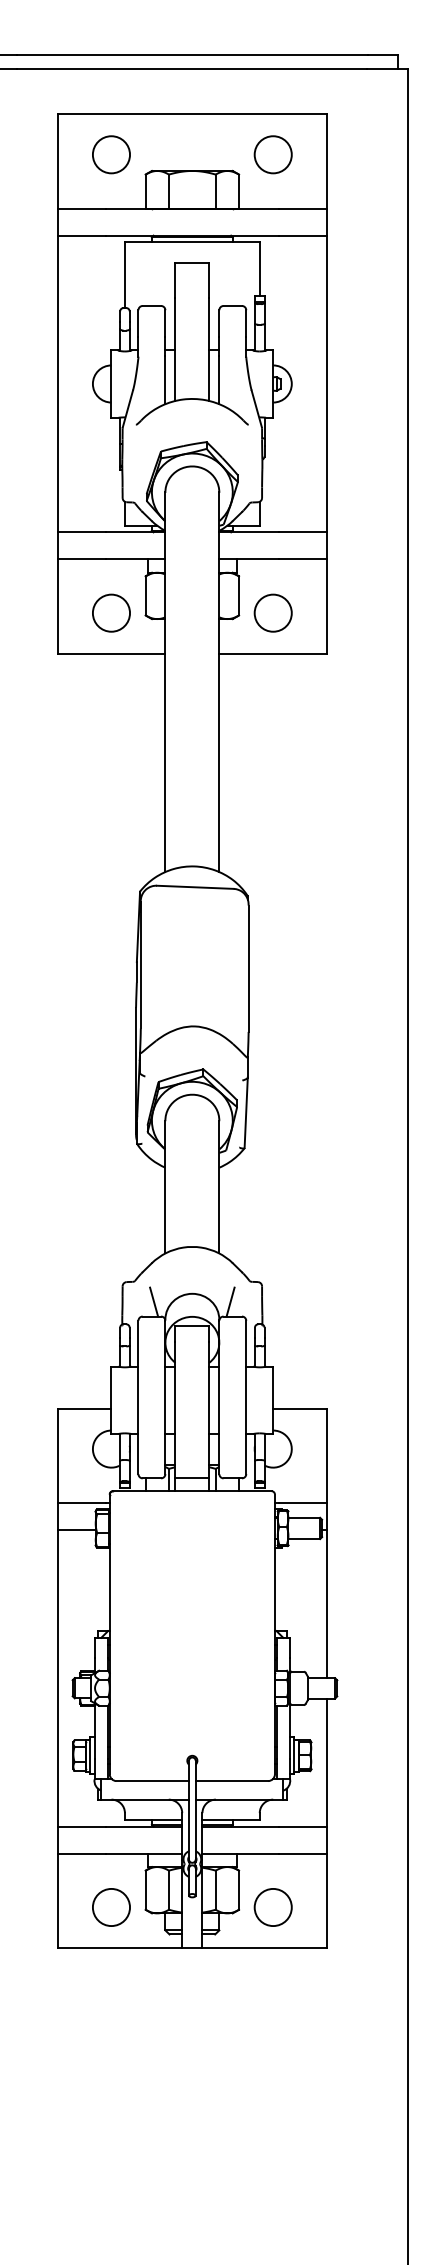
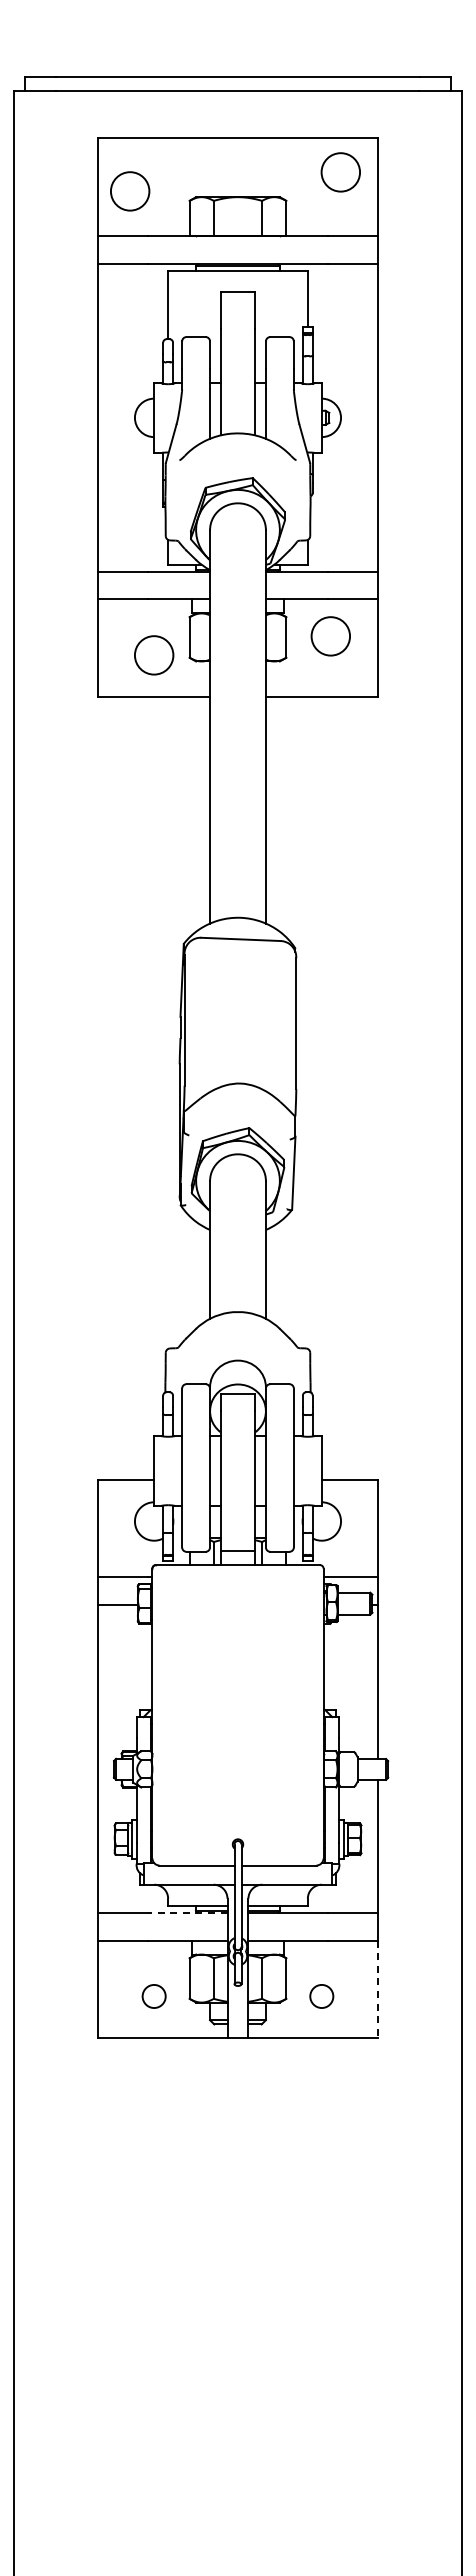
circle: (111, 154) -> (130, 191), moved
circle: (272, 154) -> (340, 172), moved
circle: (272, 613) -> (330, 636), moved
line: (154, 1302) -> (198, 1369), removed
line: (230, 1302) -> (277, 1369), removed
line: (143, 1826) -> (187, 1912), solid -> dashed
line: (326, 1900) -> (377, 1989), solid -> dashed
circle: (110, 1907) -> (153, 1996), size x0.6
circle: (272, 1907) -> (321, 1996), size x0.6

